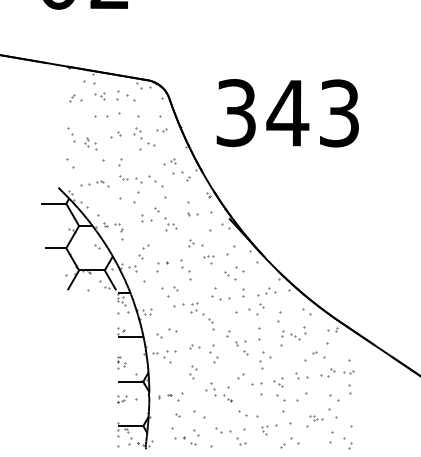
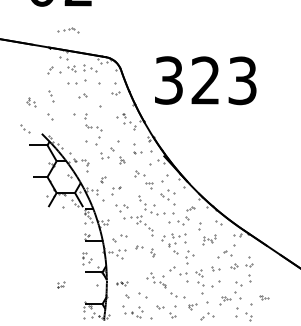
part: (75, 98) -> (54, 70), size x1.6
text: (287, 112) -> (205, 80), 343 -> 323
part: (144, 136) -> (103, 97), removed
part: (90, 143) -> (31, 102), moved
part: (155, 181) -> (24, 129), moved
part: (94, 183) -> (67, 30), moved
part: (170, 224) -> (121, 160), size x0.6
part: (143, 251) -> (102, 179), size x0.6
part: (185, 269) -> (141, 202), moved
part: (266, 291) -> (190, 207), size x0.6
part: (243, 292) -> (174, 208), size x1.6
part: (245, 329) -> (175, 235), added
part: (293, 336) -> (209, 240), size x0.7
part: (213, 353) -> (152, 252), size x0.6
part: (121, 362) -> (86, 258), size x1.4
part: (193, 372) -> (138, 265), removed
part: (327, 372) -> (234, 265), size x0.6
part: (170, 396) -> (121, 282), size x0.6
part: (122, 399) -> (61, 285), moved
part: (369, 417) -> (264, 297), added
part: (269, 429) -> (192, 306), size x0.7
part: (223, 430) -> (159, 307), size x0.6

